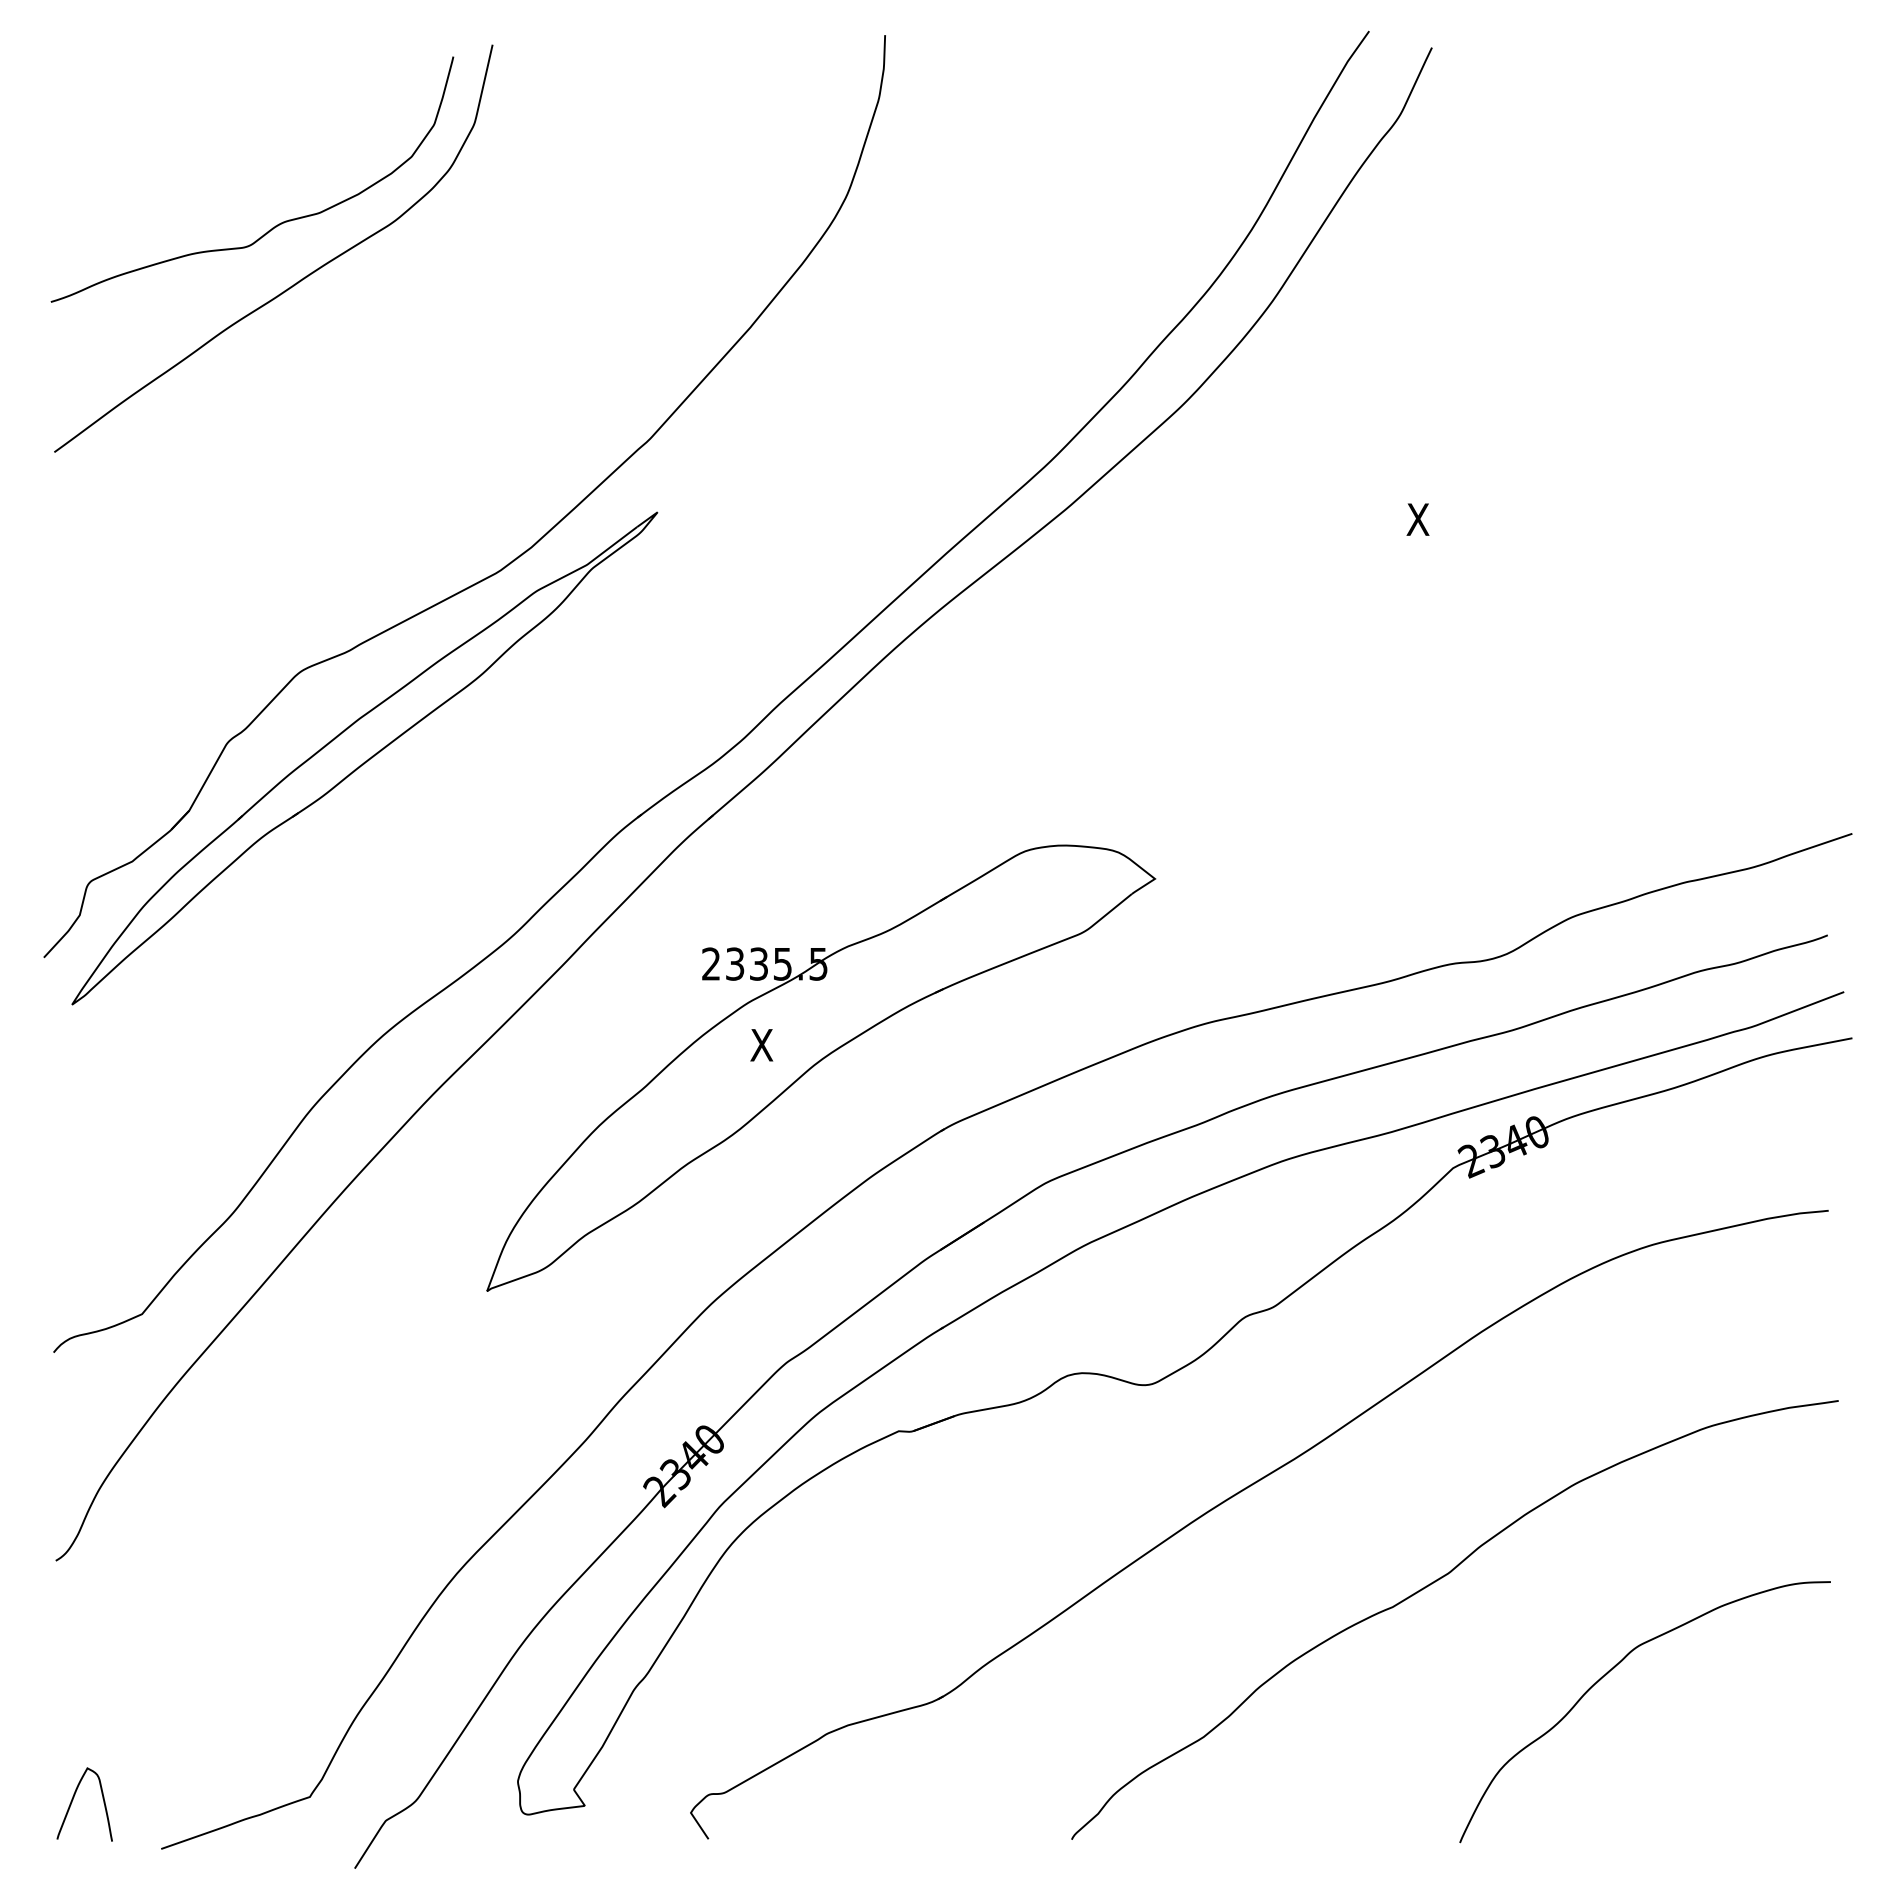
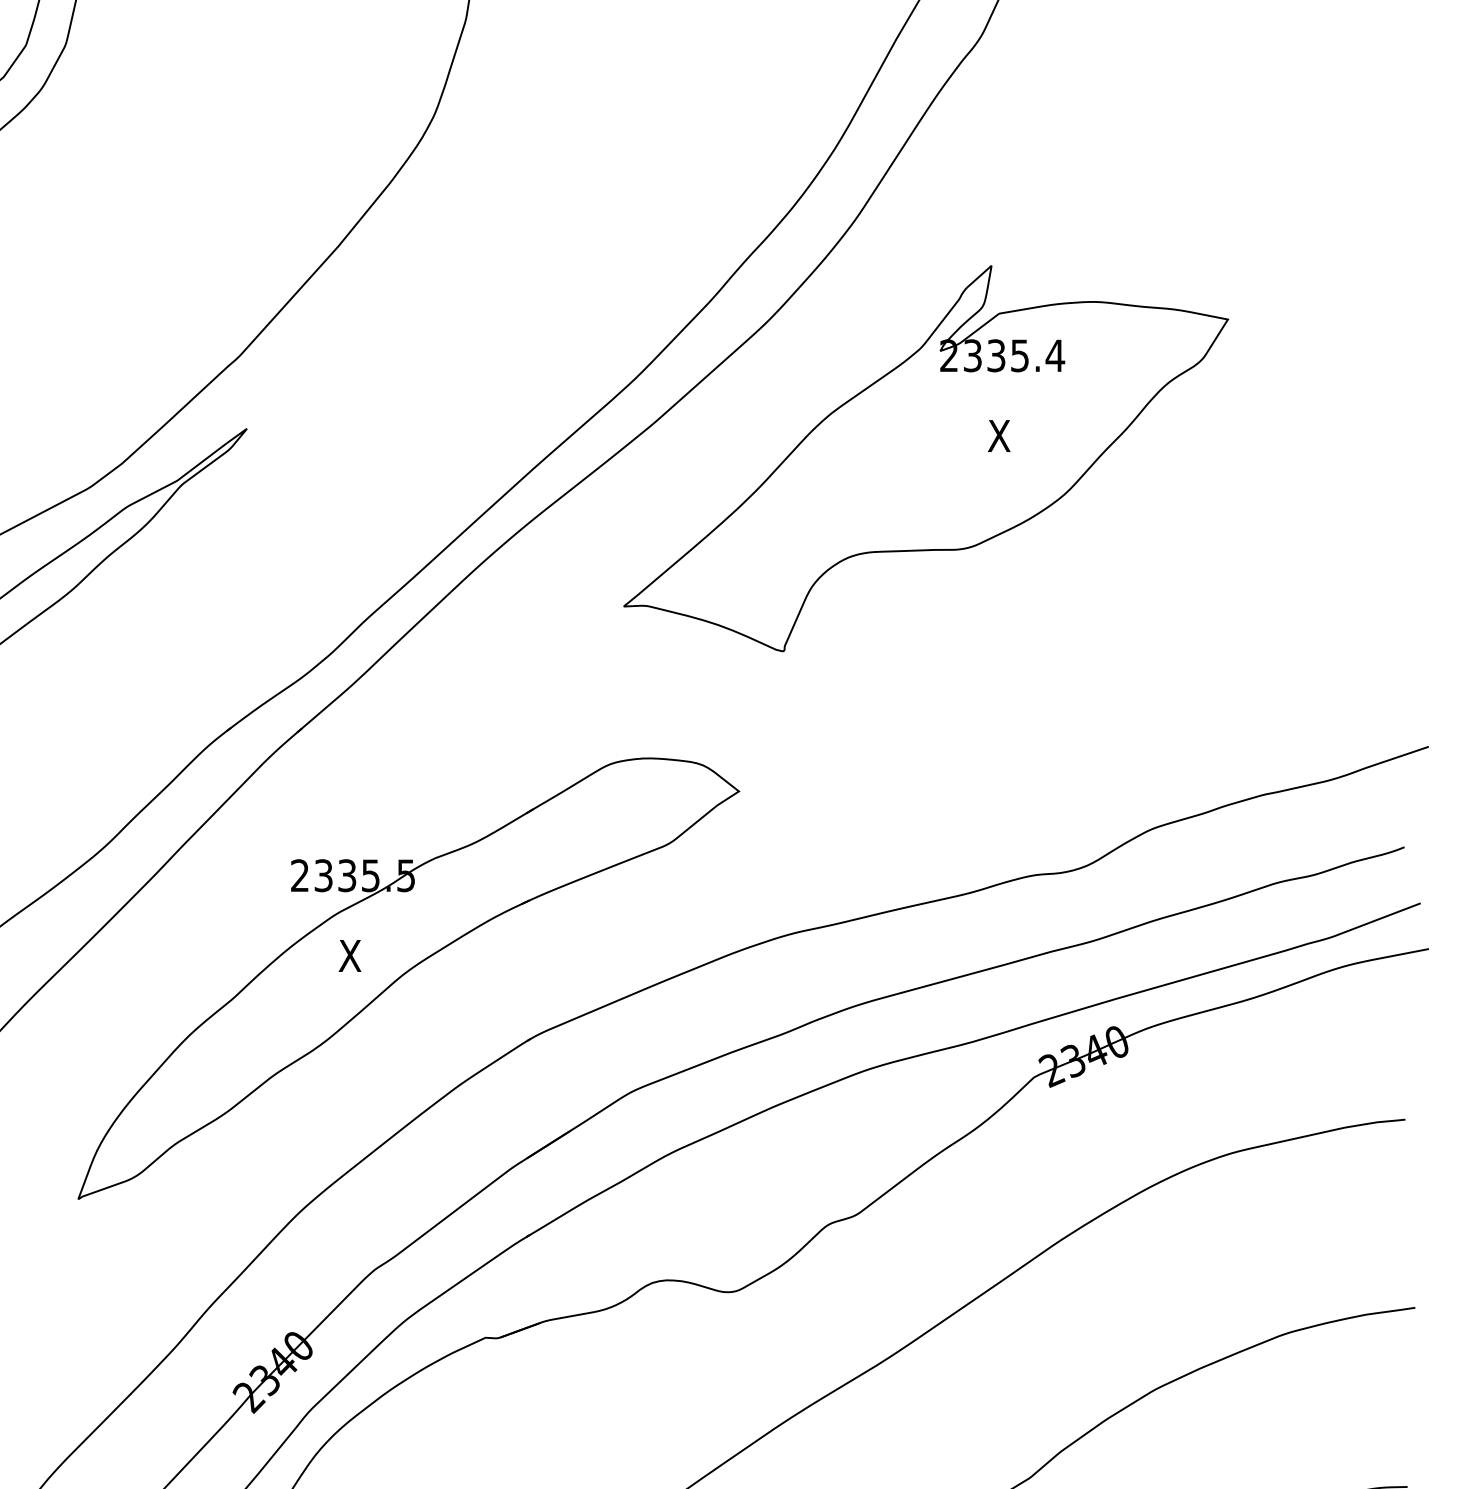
part: (1344, 542) -> (926, 458), added

